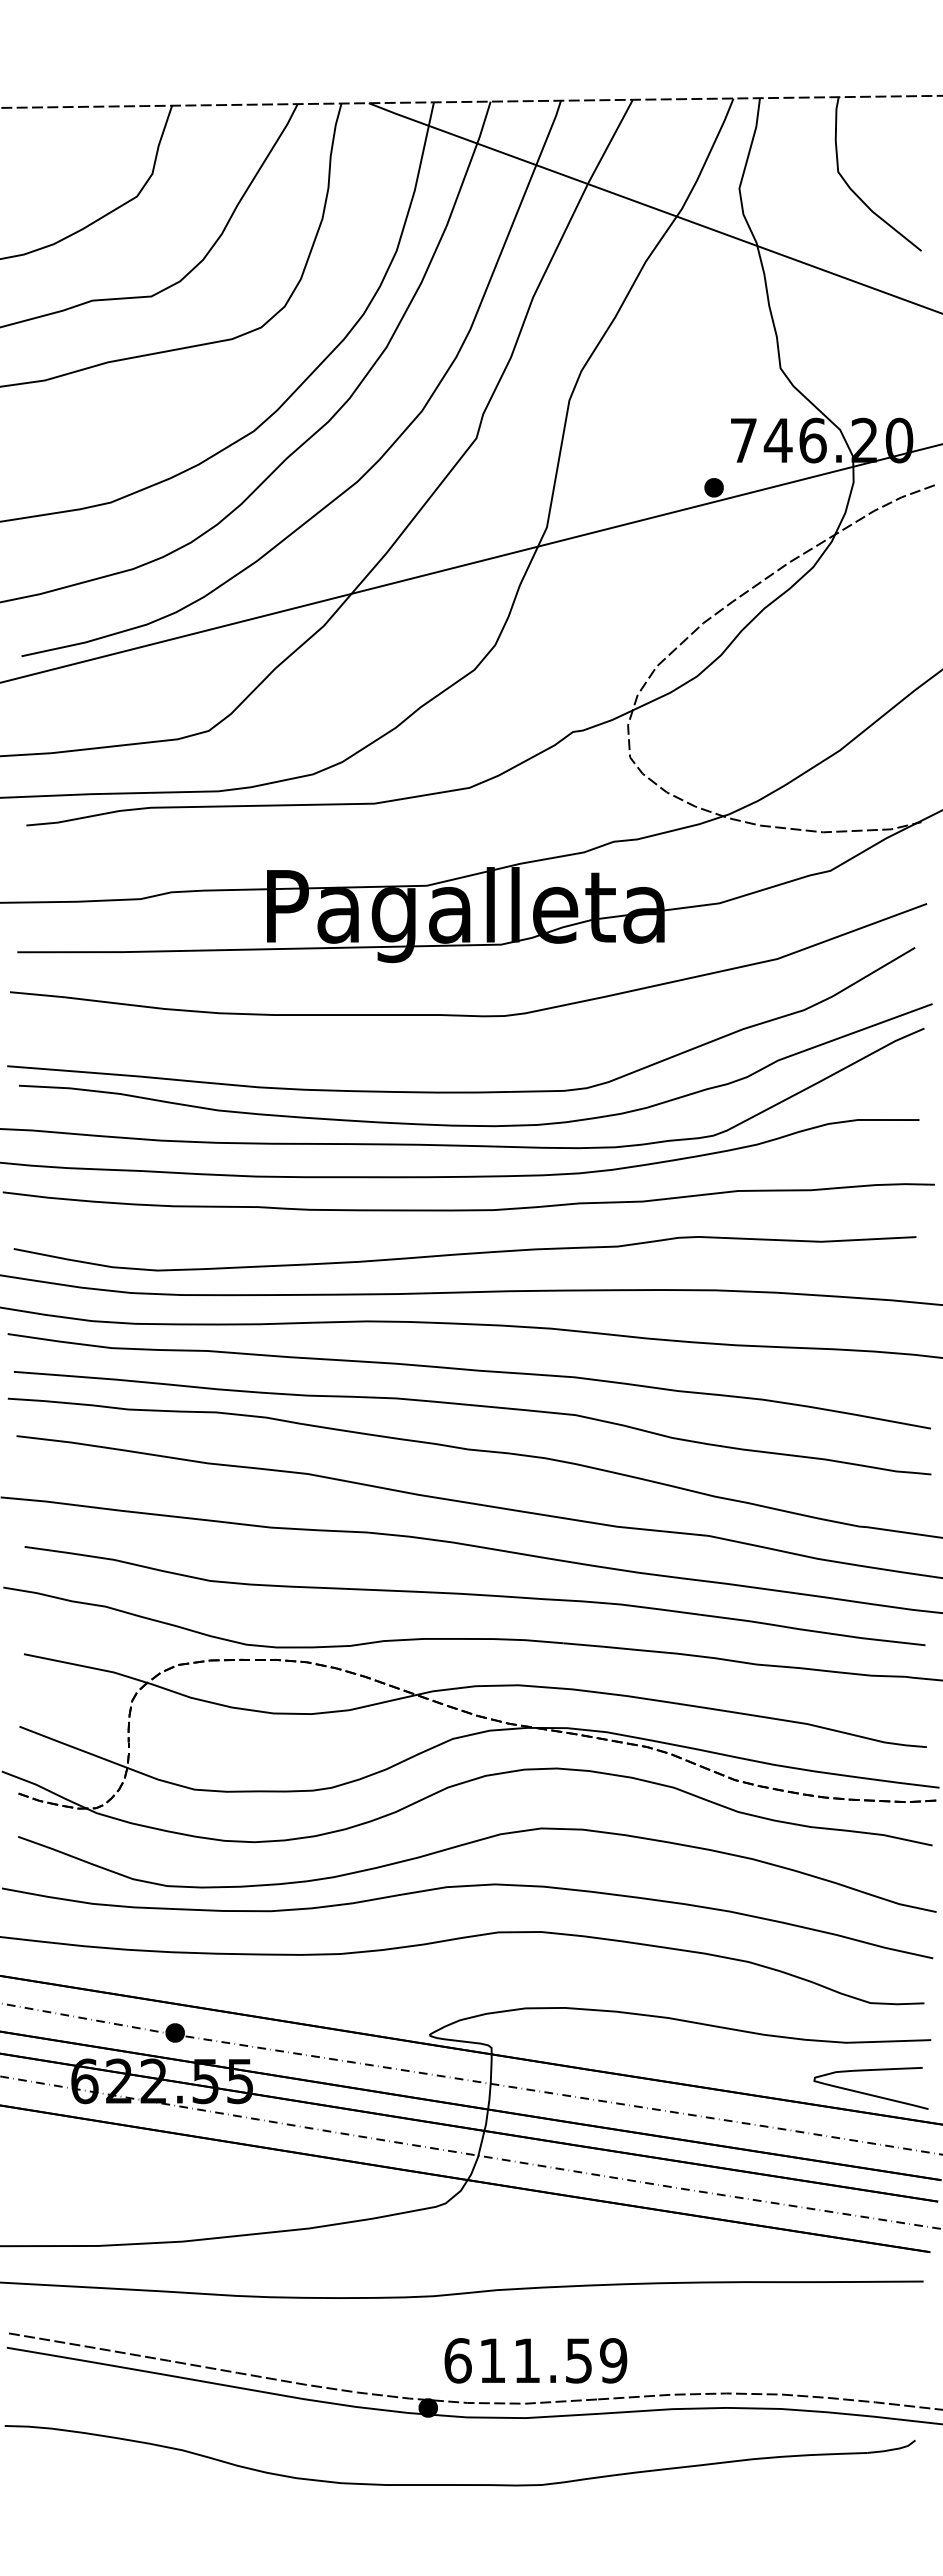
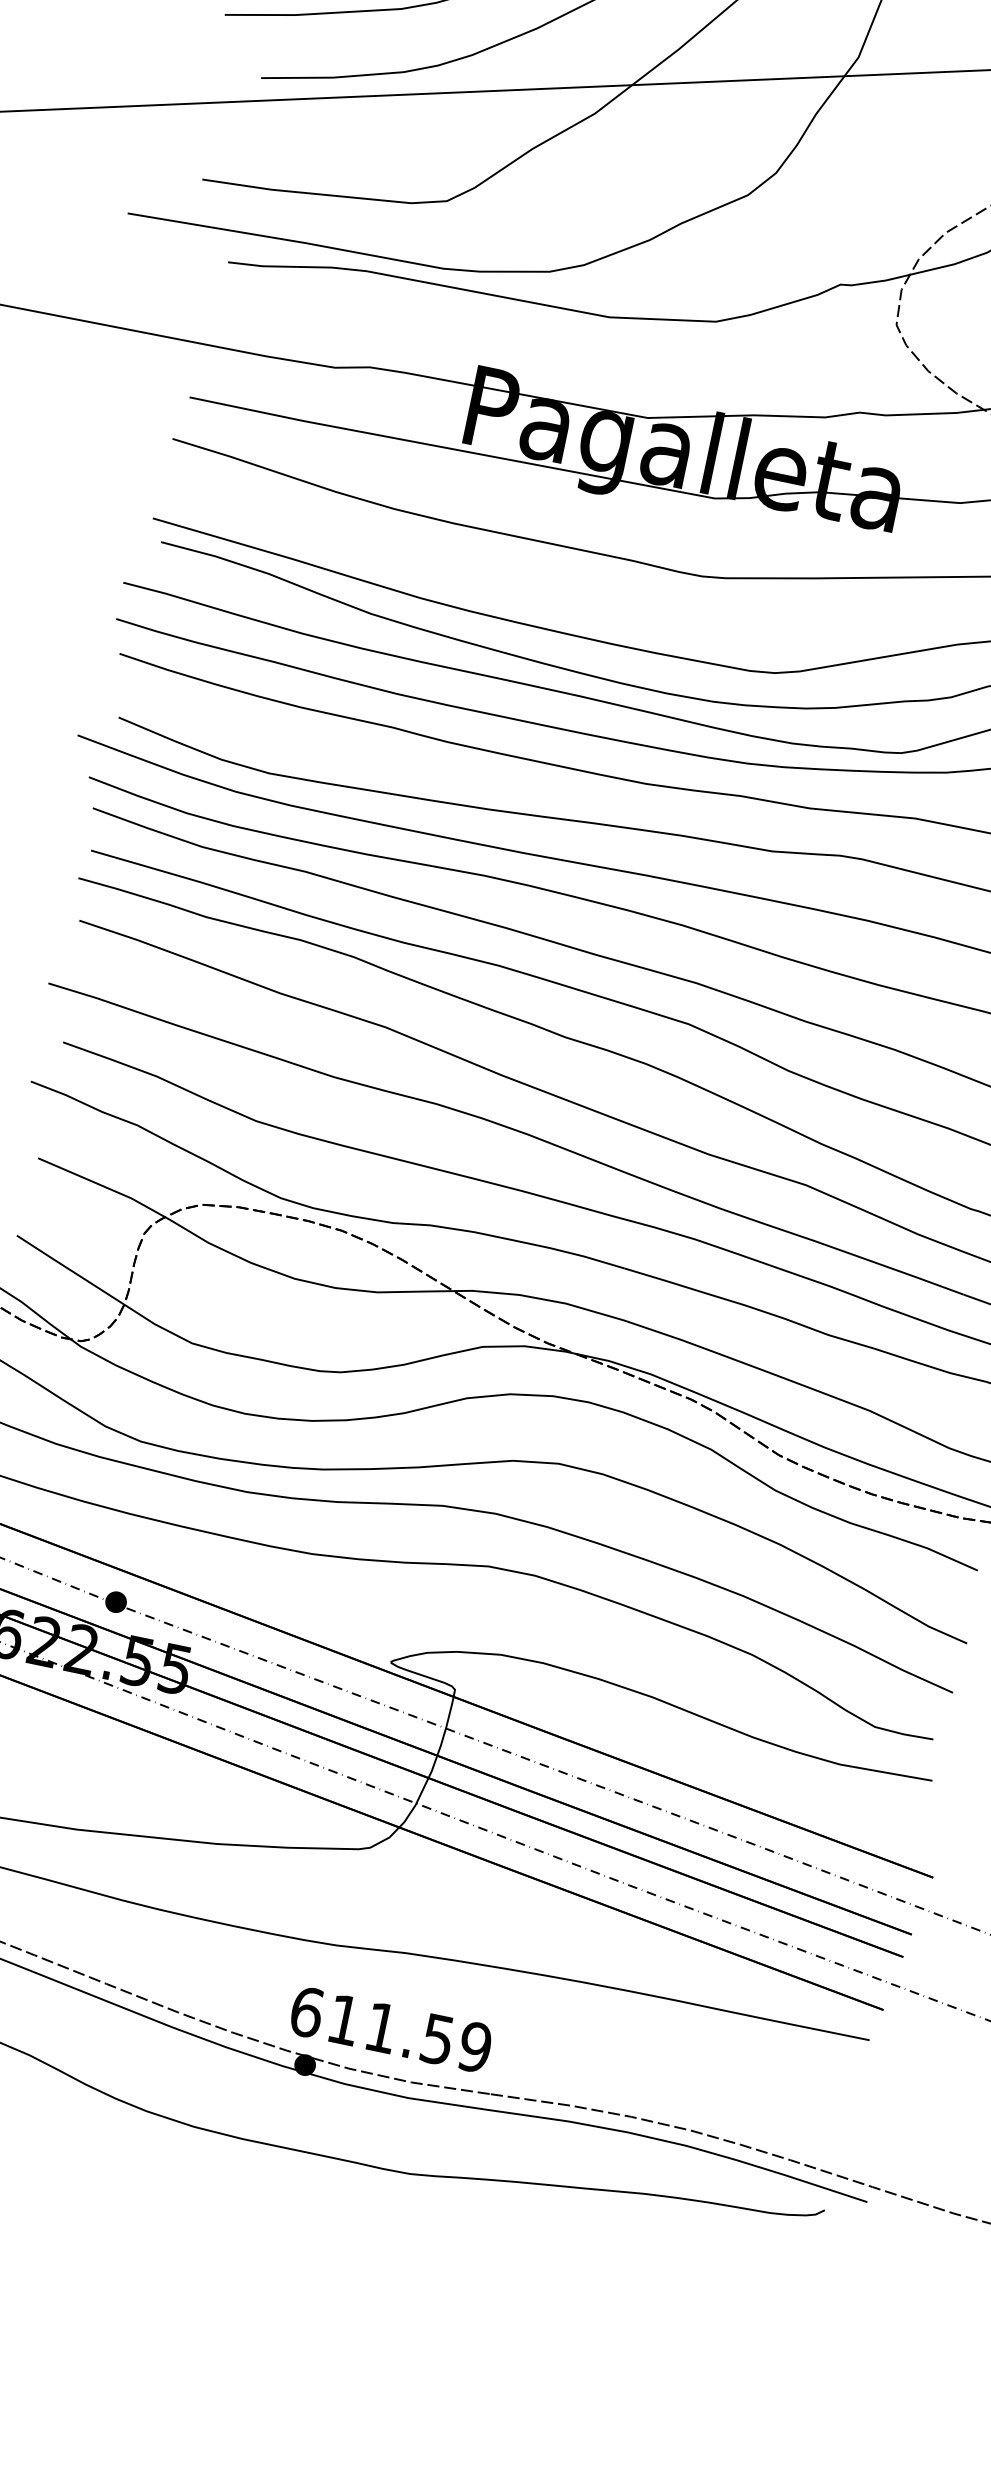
part: (870, 2088) -> (855, 1819), removed
text: (535, 2360) -> (390, 2029), moved

